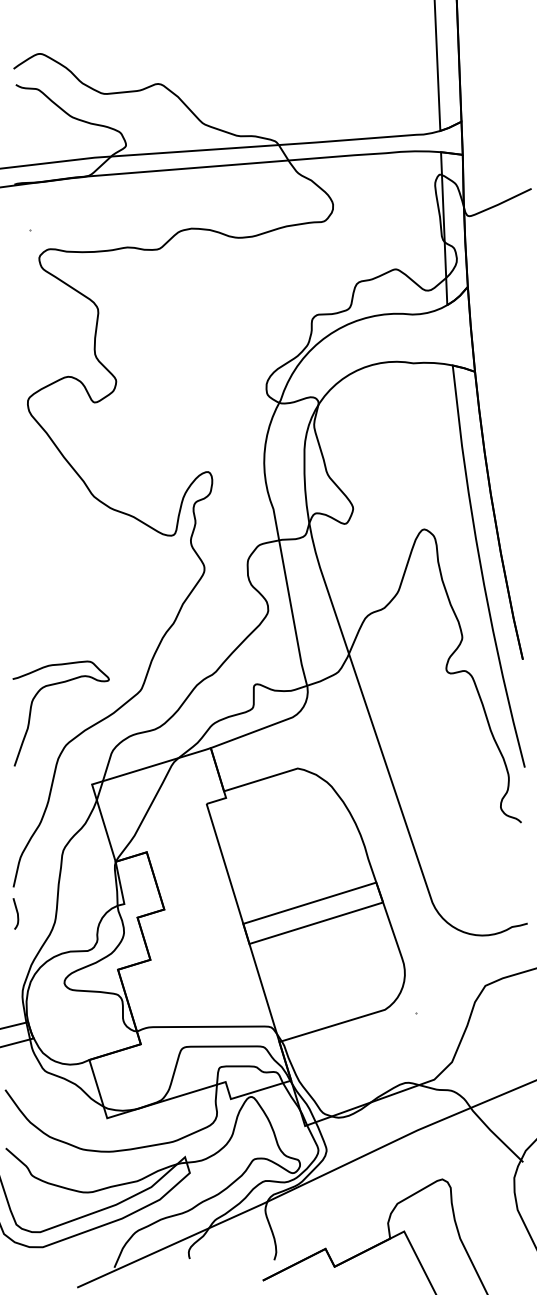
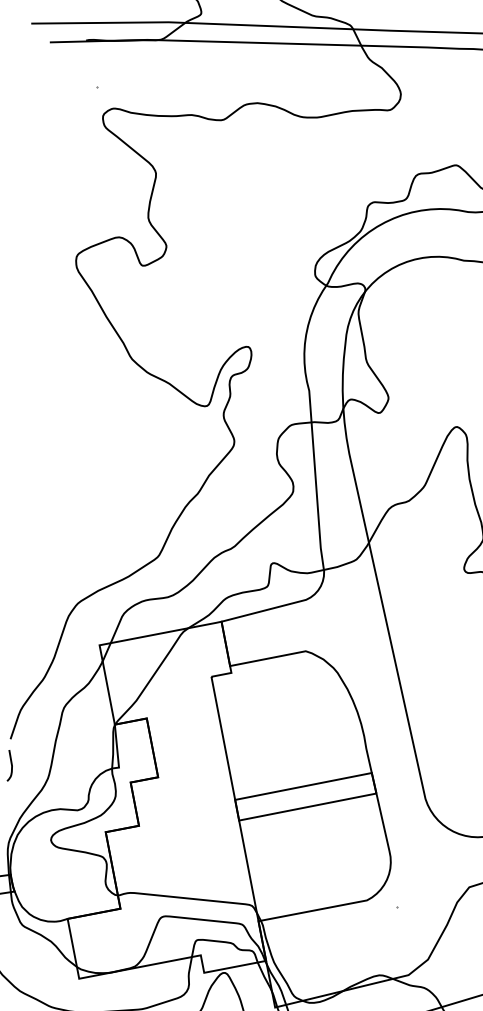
curve: (53, 685) -> (71, 542), removed

